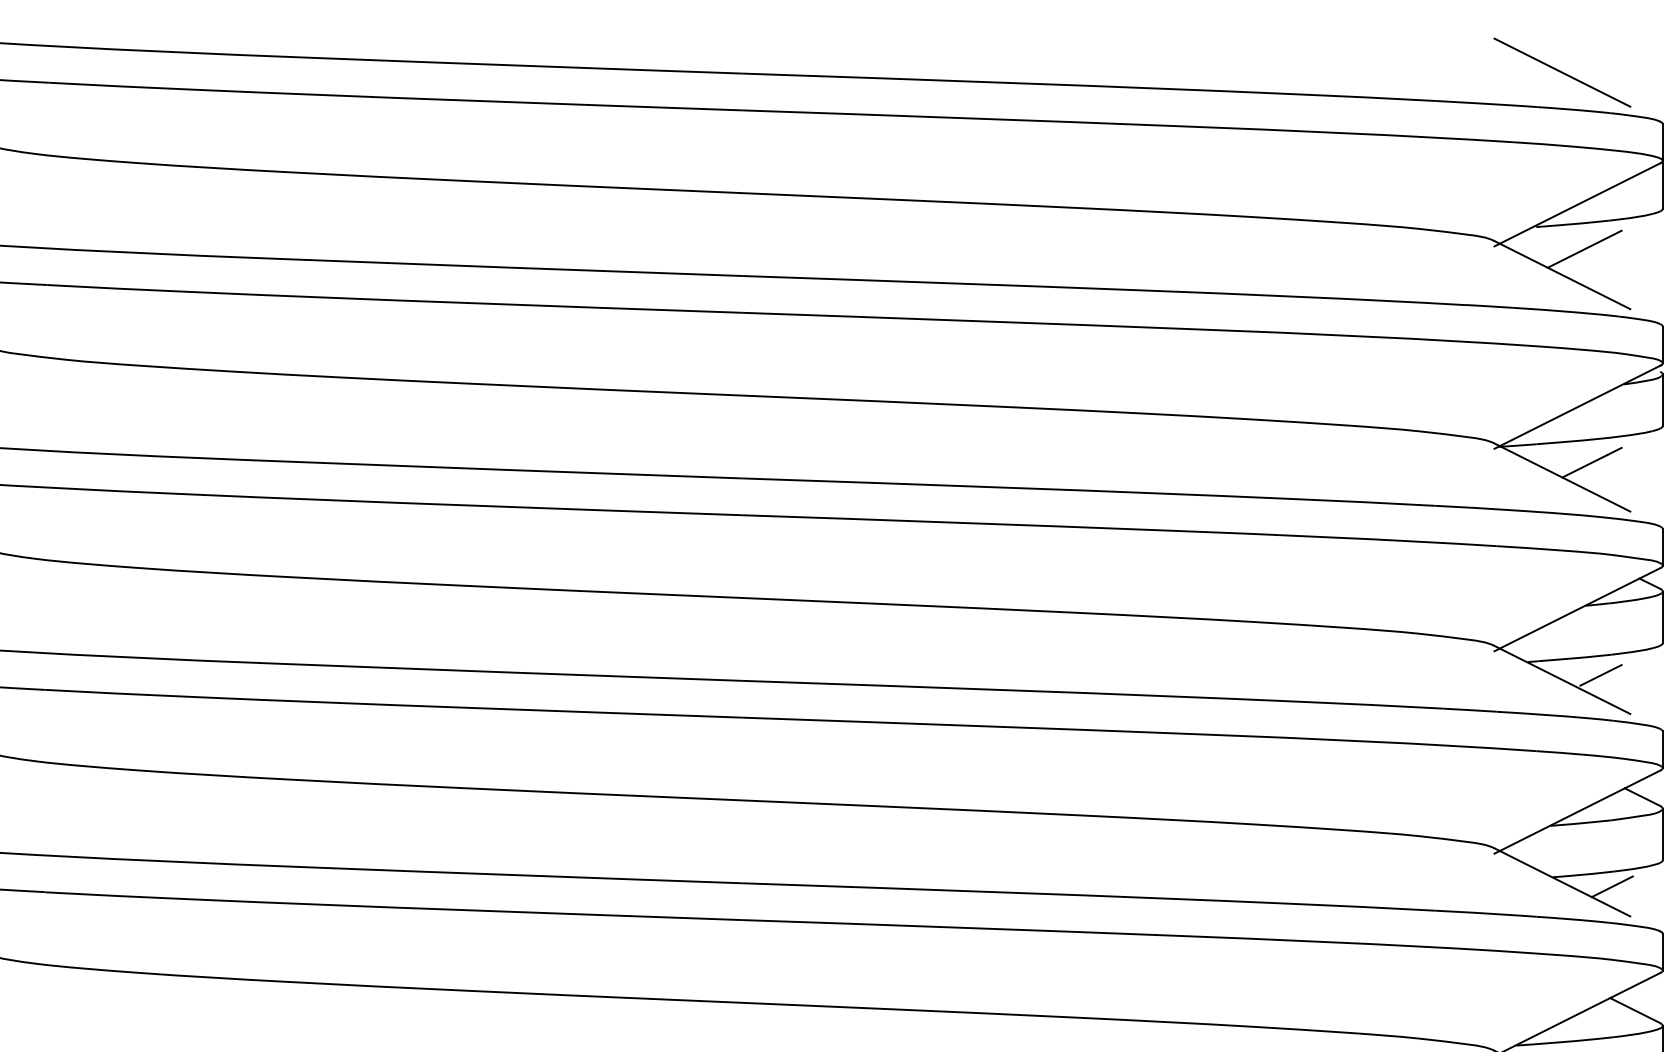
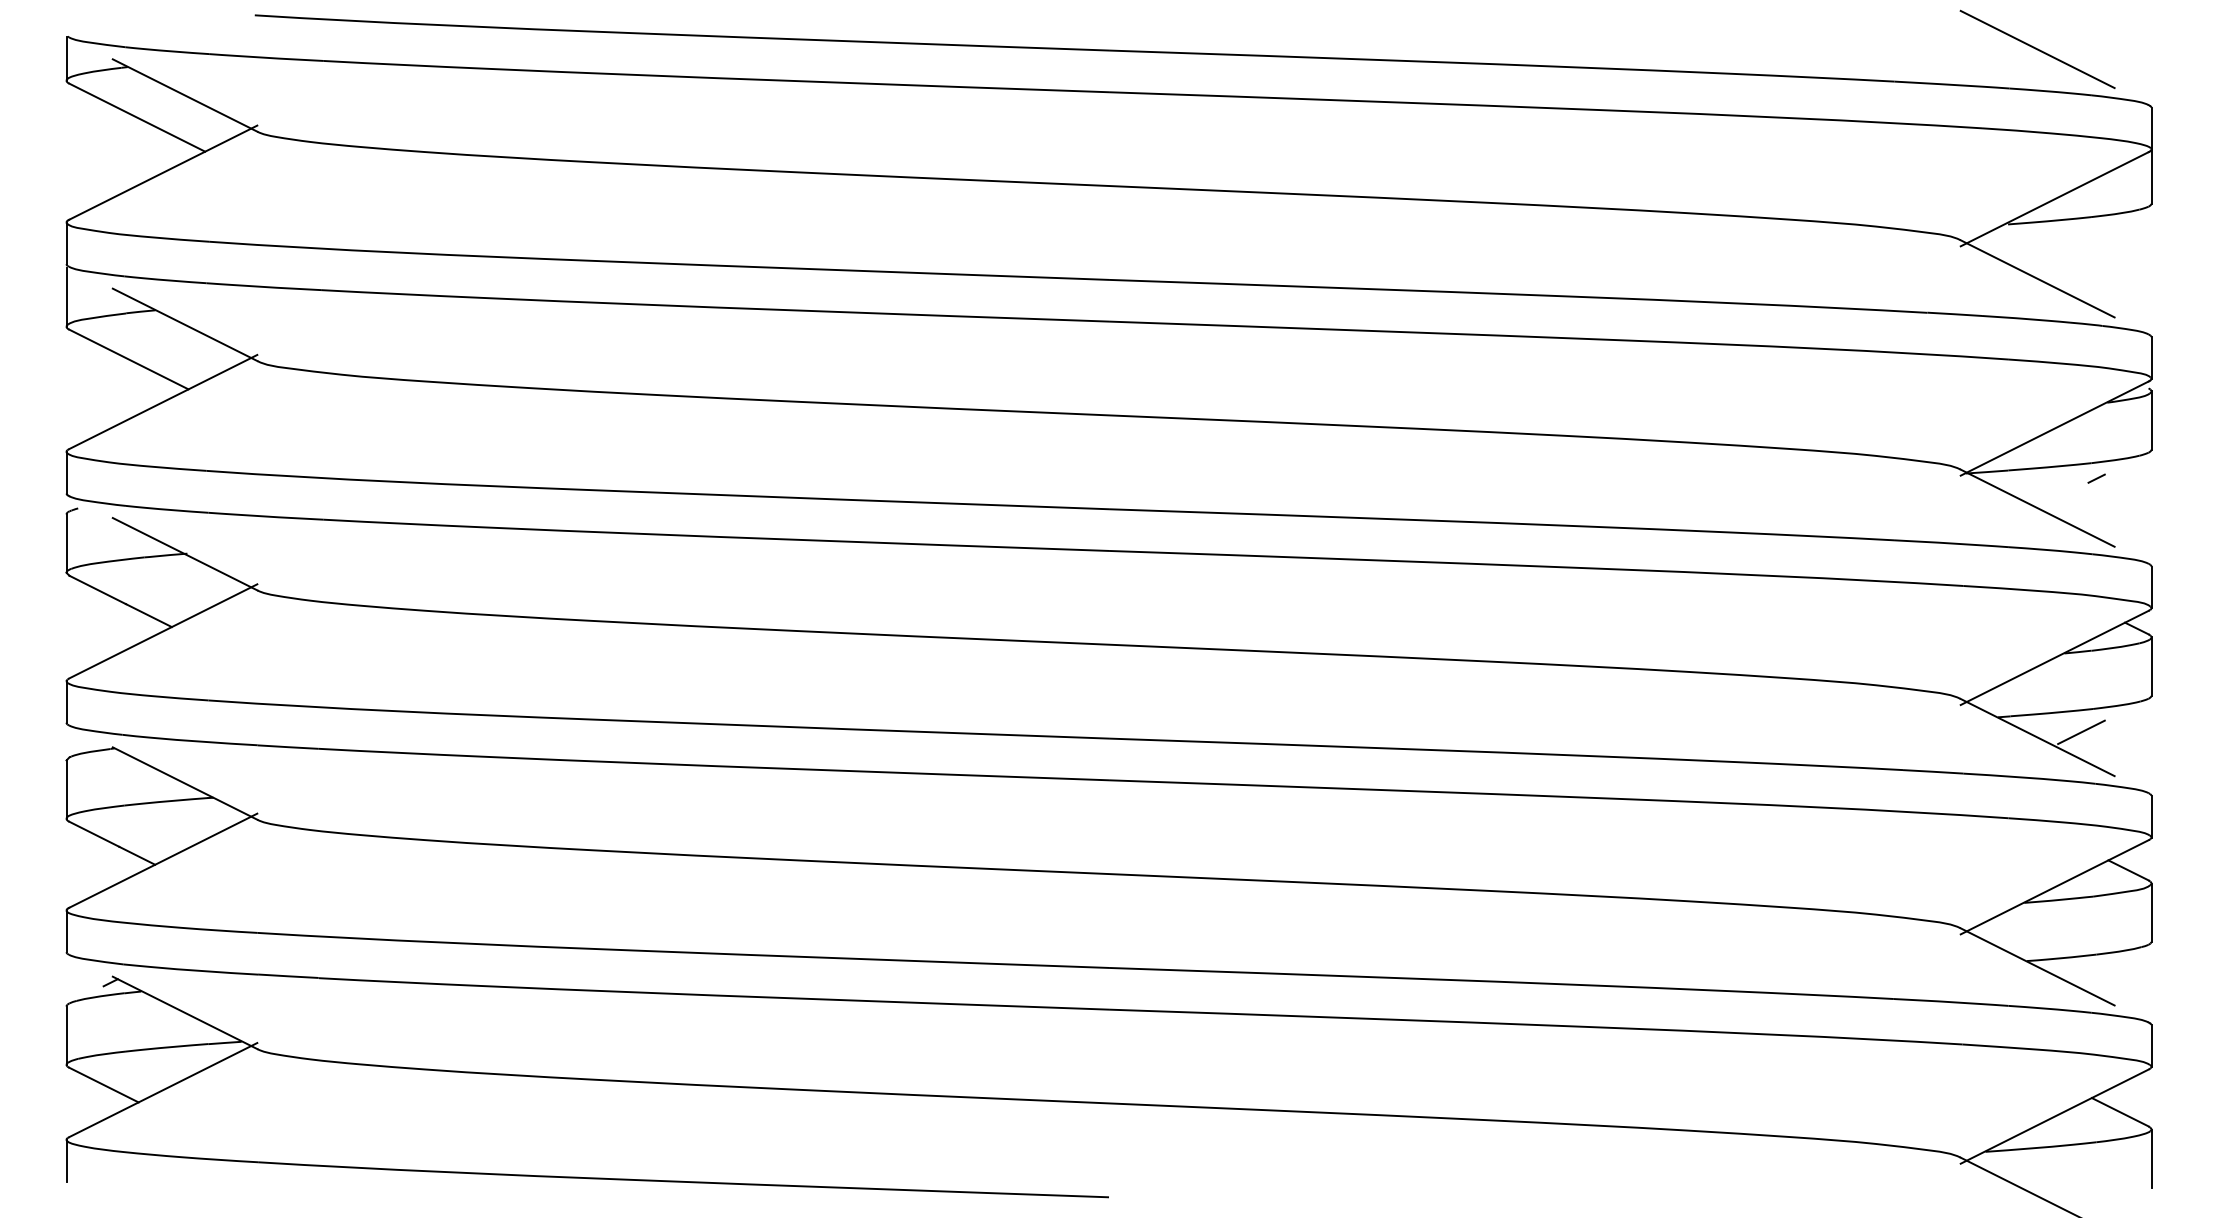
line: (1584, 249) -> (2062, 249), removed
line: (1584, 466) -> (2062, 495), removed
line: (1612, 886) -> (2094, 971), removed

